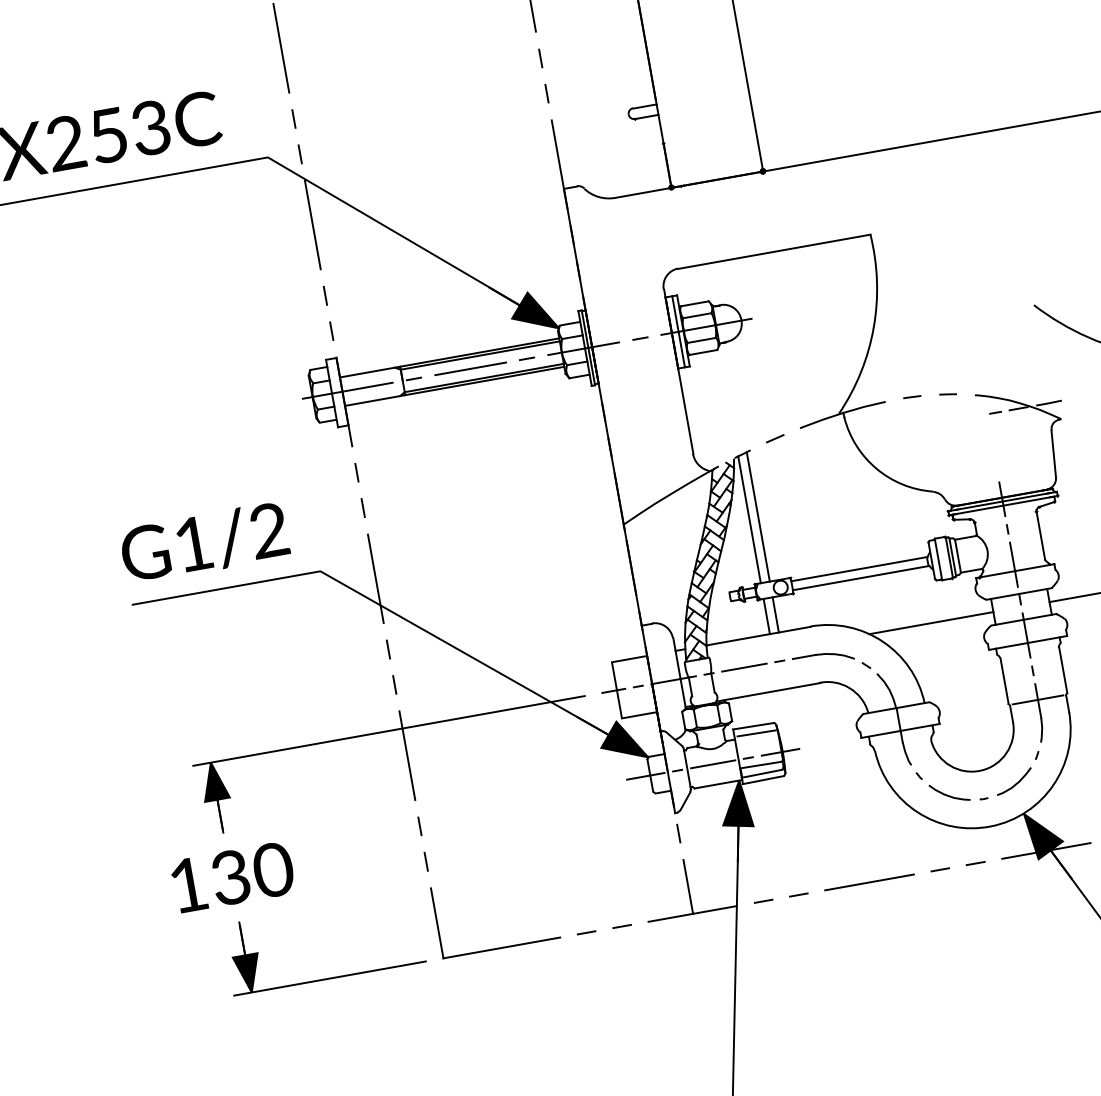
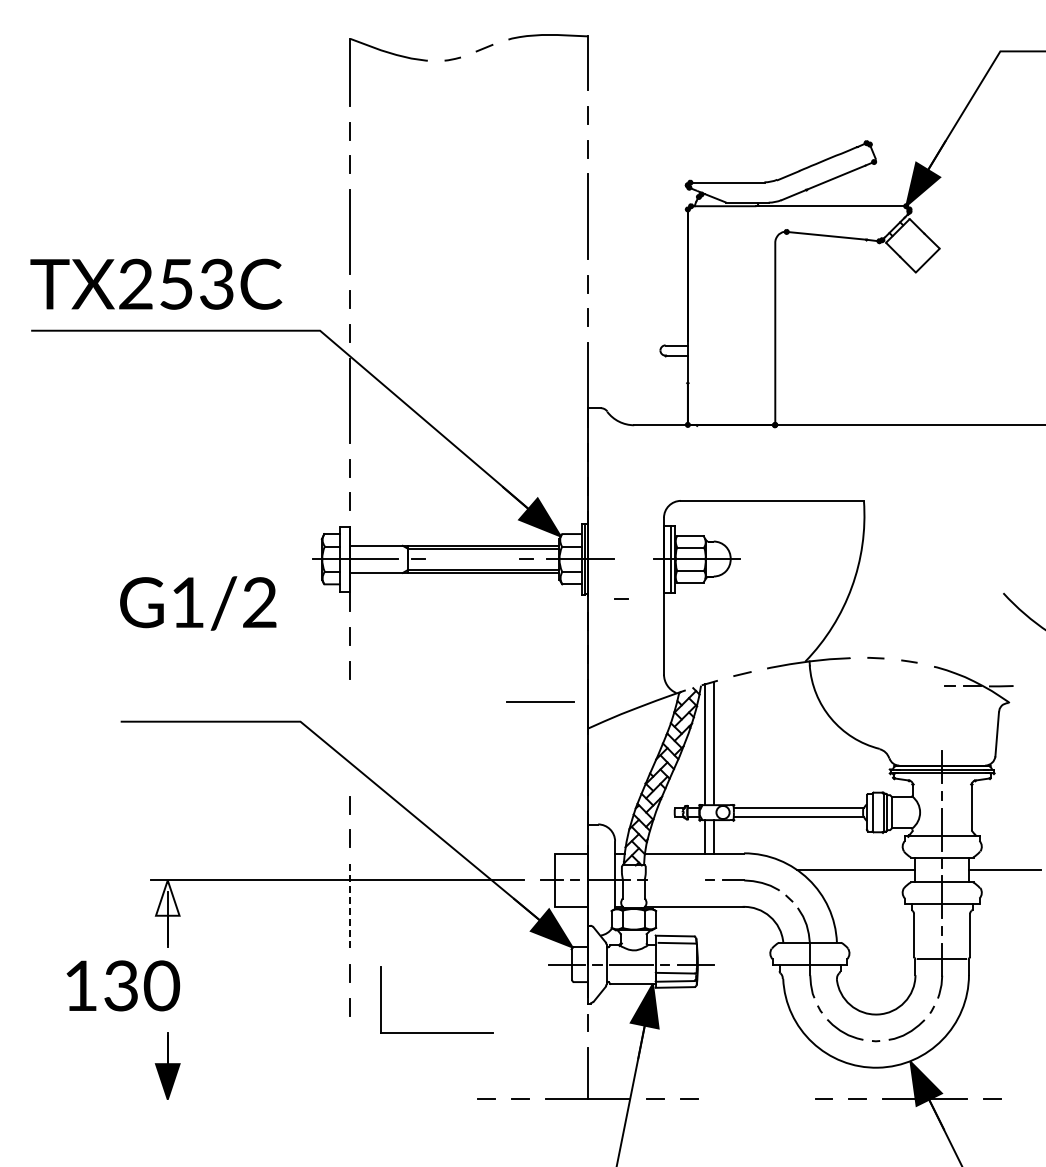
line: (640, 337) -> (621, 598), moved
line: (470, 367) -> (540, 701), moved
text: (204, 542) -> (198, 603), moved
line: (375, 578) -> (350, 737), removed
line: (744, 667) -> (676, 880), removed
line: (407, 755) -> (350, 906), solid -> dashed
fill: (213, 780) -> (167, 897), removed
text: (233, 876) -> (123, 985), moved
line: (869, 882) -> (756, 1099), removed
part: (501, 947) -> (436, 1032), moved
line: (330, 978) -> (242, 1099), removed

